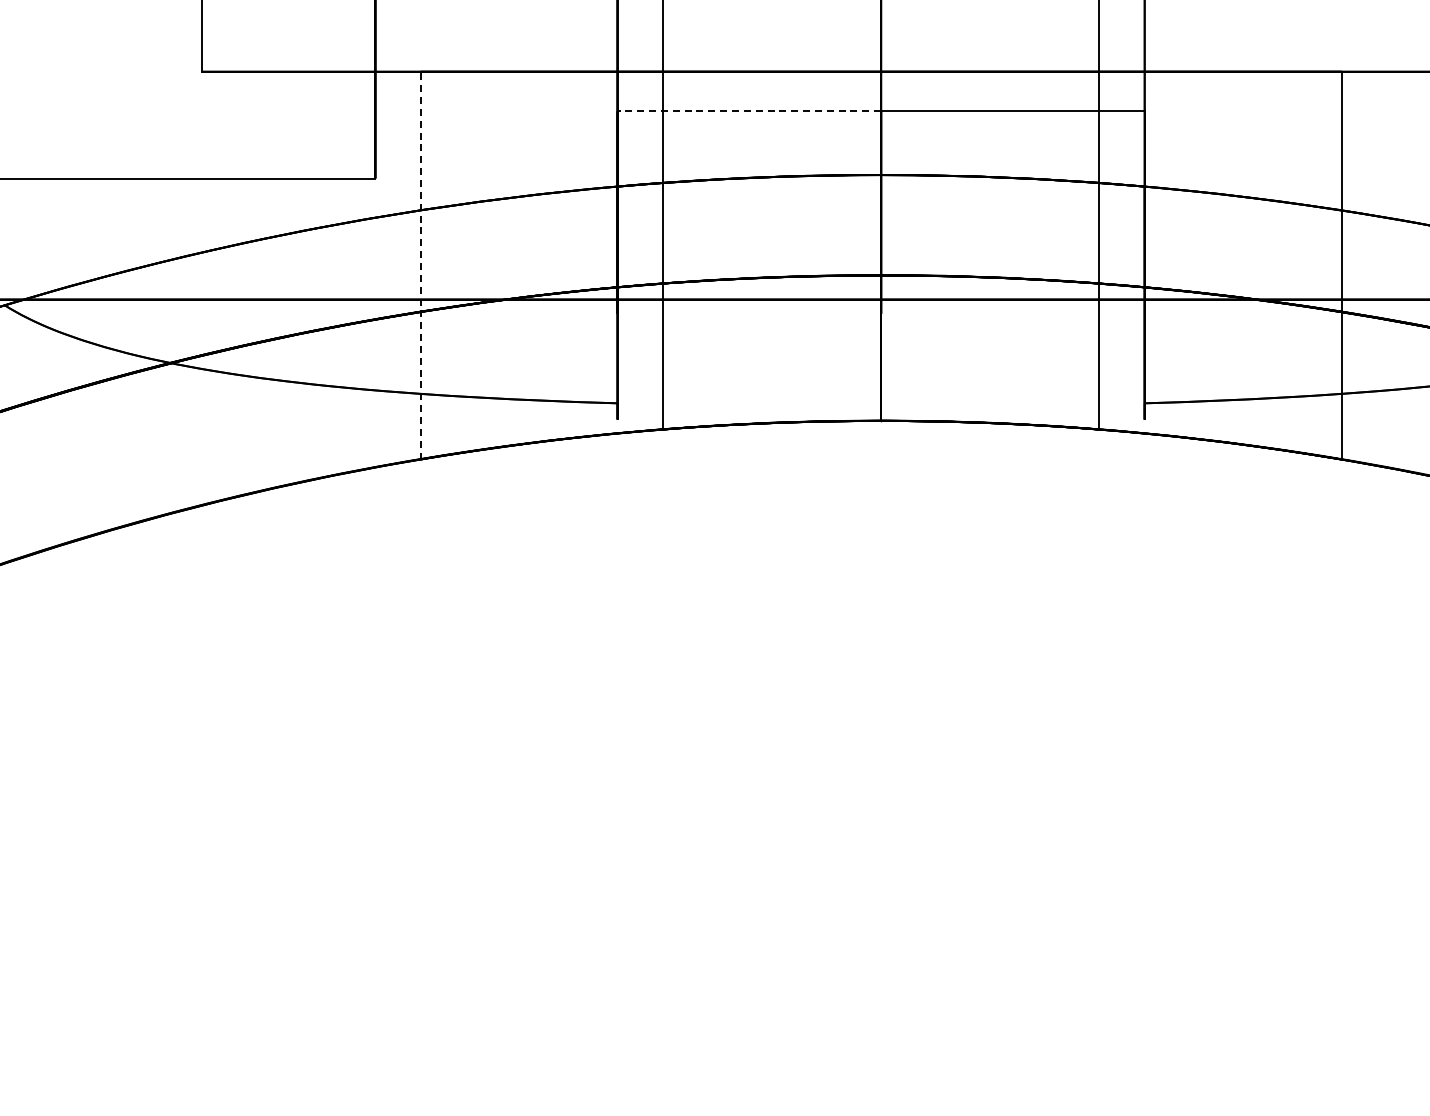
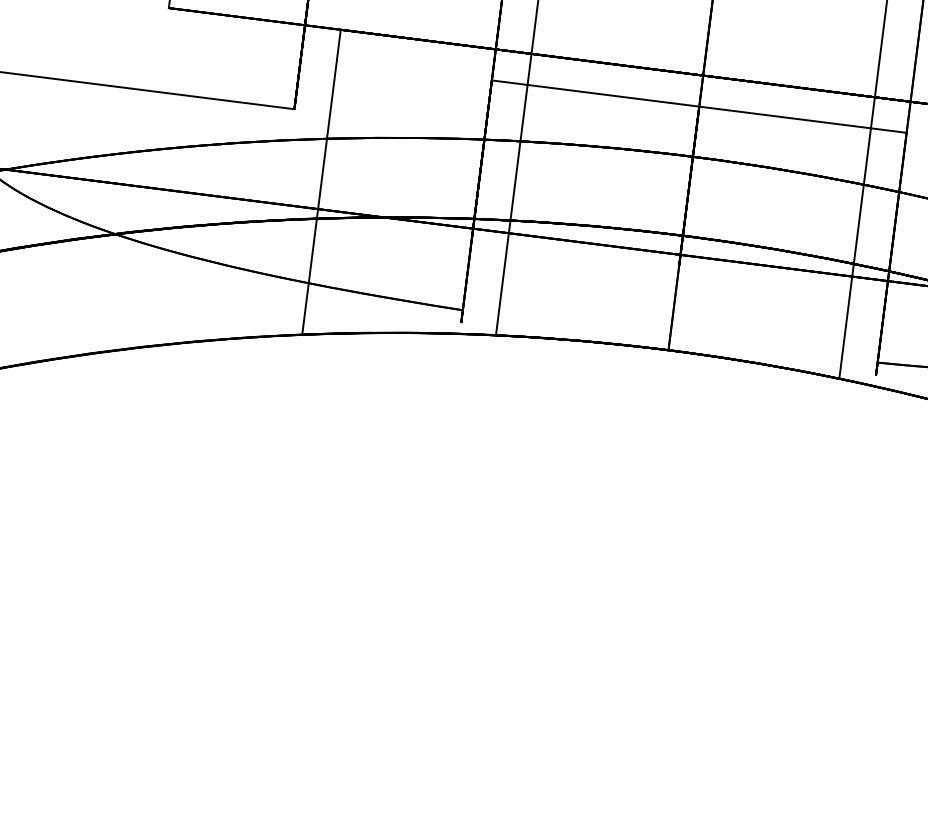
line: (749, 111) -> (595, 93), dashed -> solid
line: (420, 265) -> (321, 182), dashed -> solid

